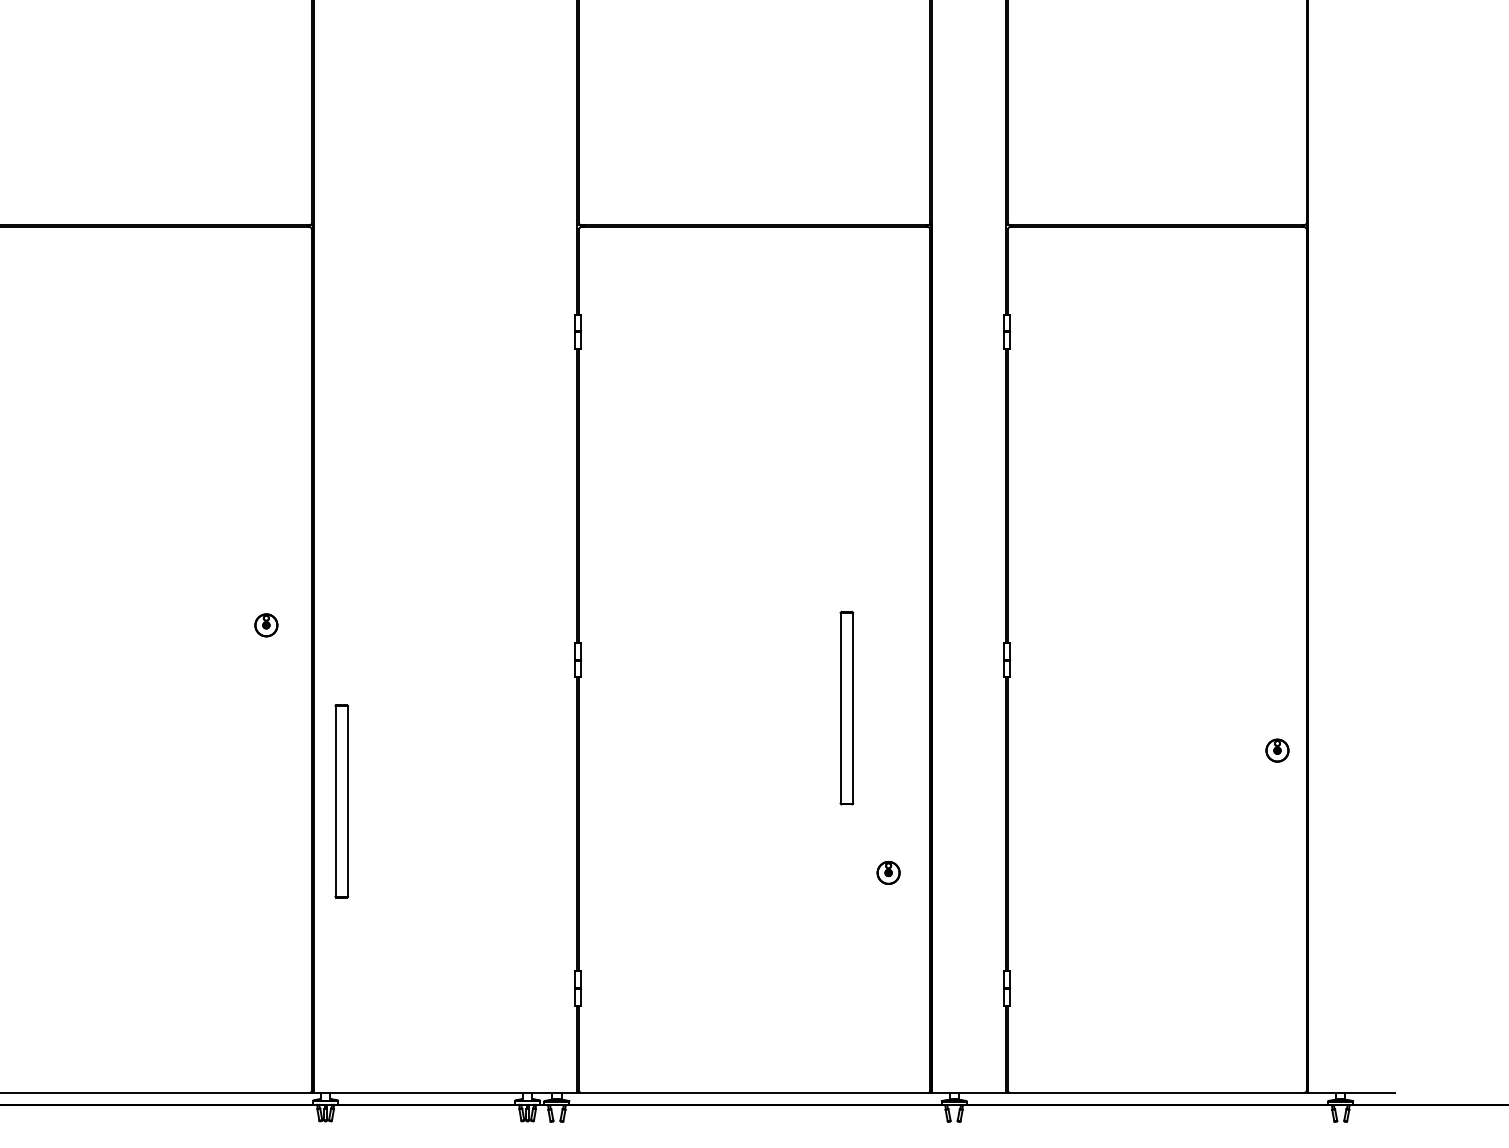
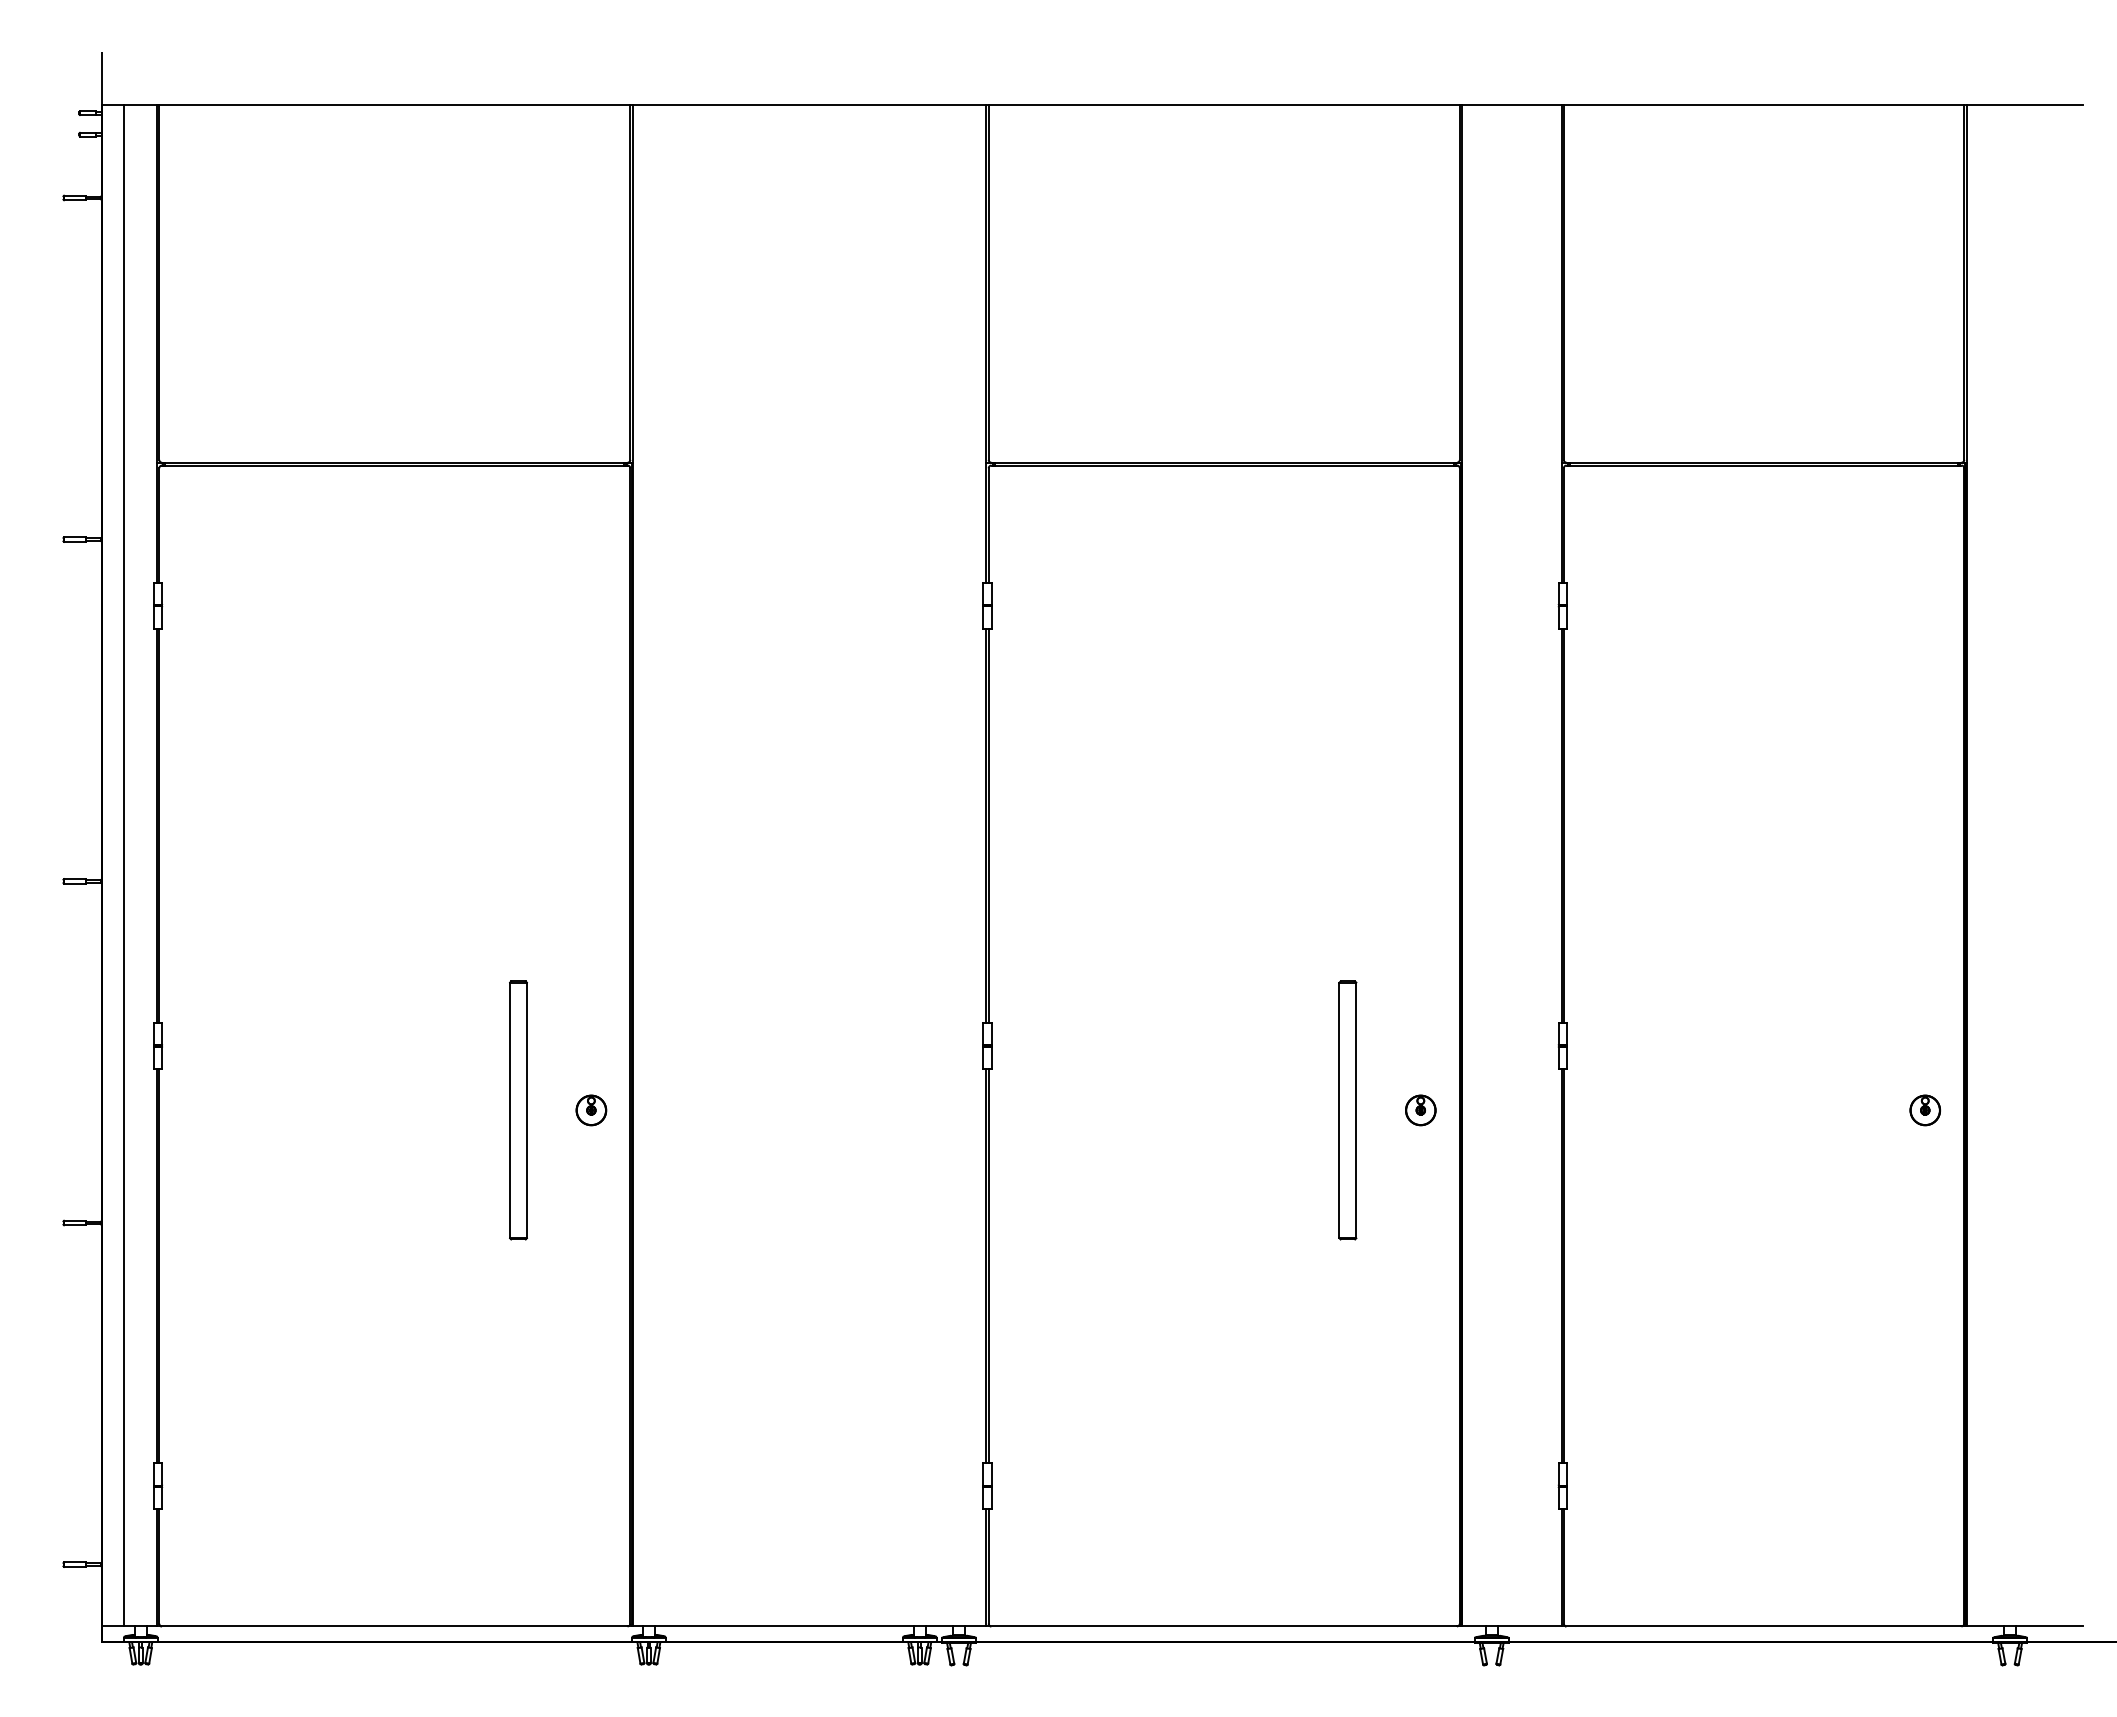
part: (266, 625) -> (591, 1110), moved
part: (1276, 750) -> (1924, 1110), moved
part: (341, 801) -> (518, 1110), moved
part: (888, 872) -> (1420, 1110), moved

